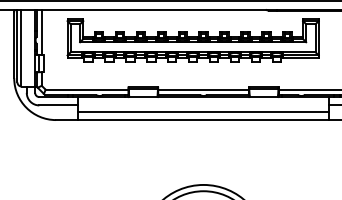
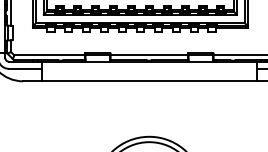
line: (203, 111) -> (149, 74), removed

